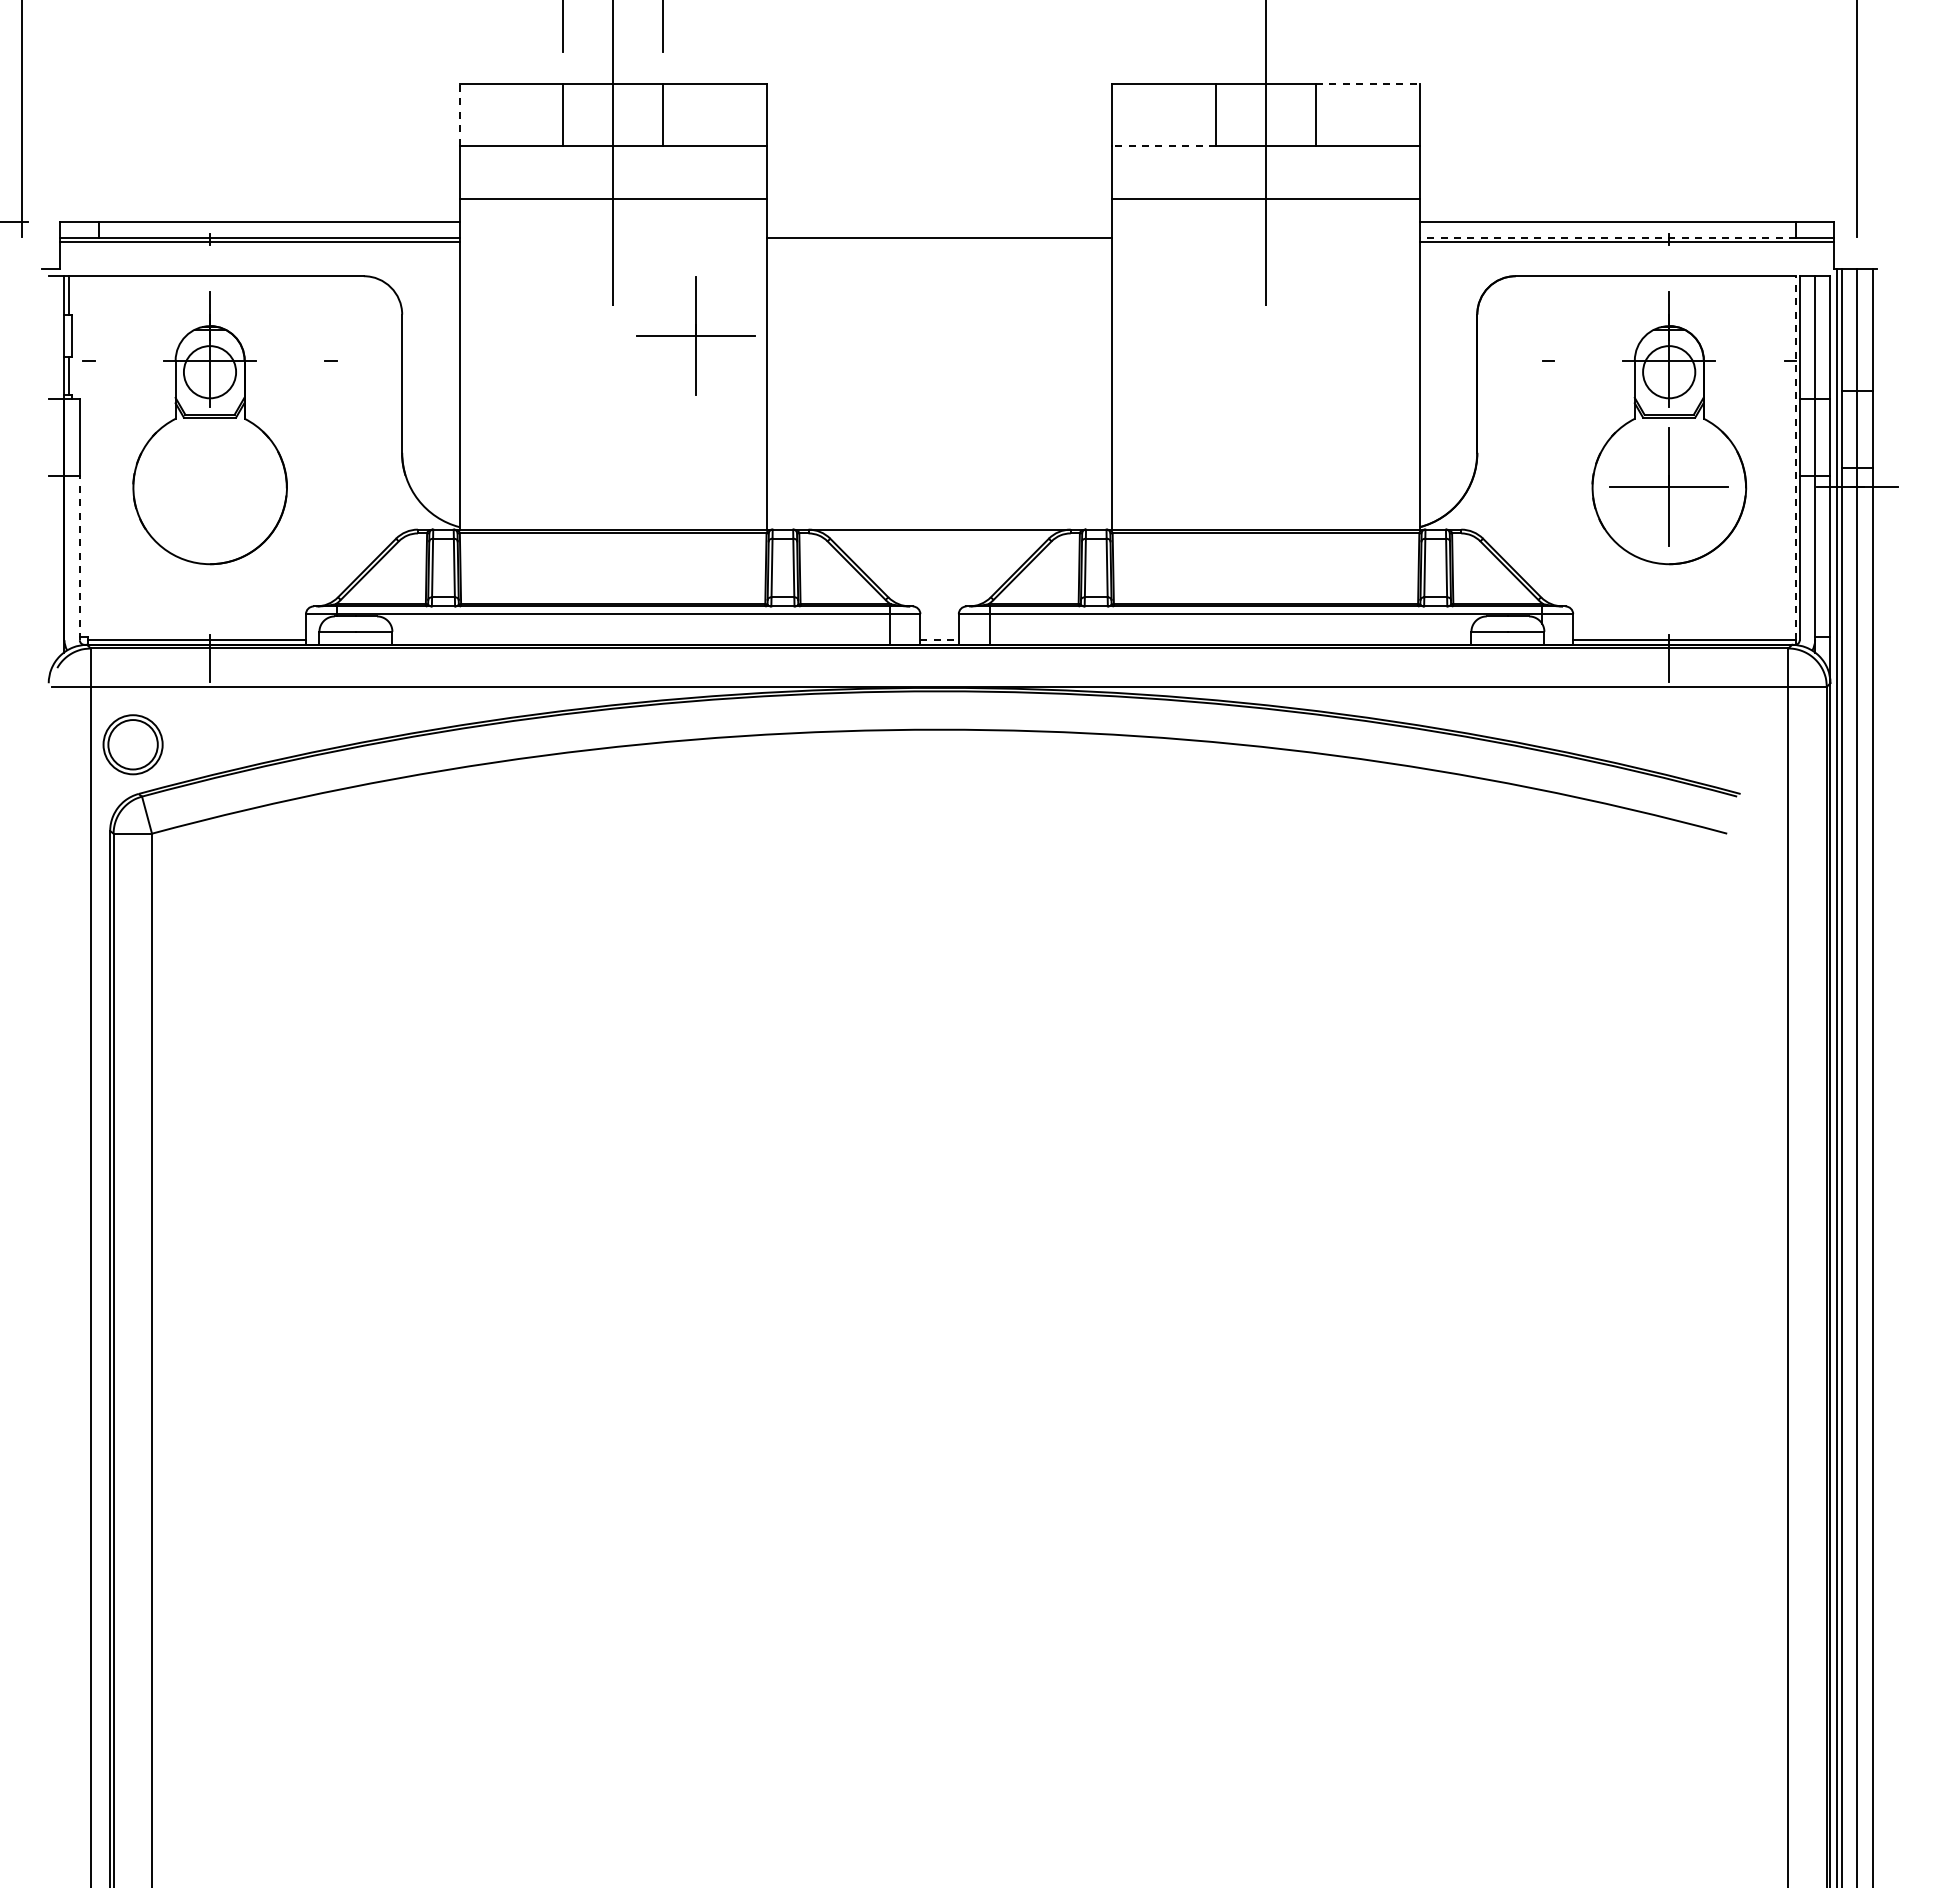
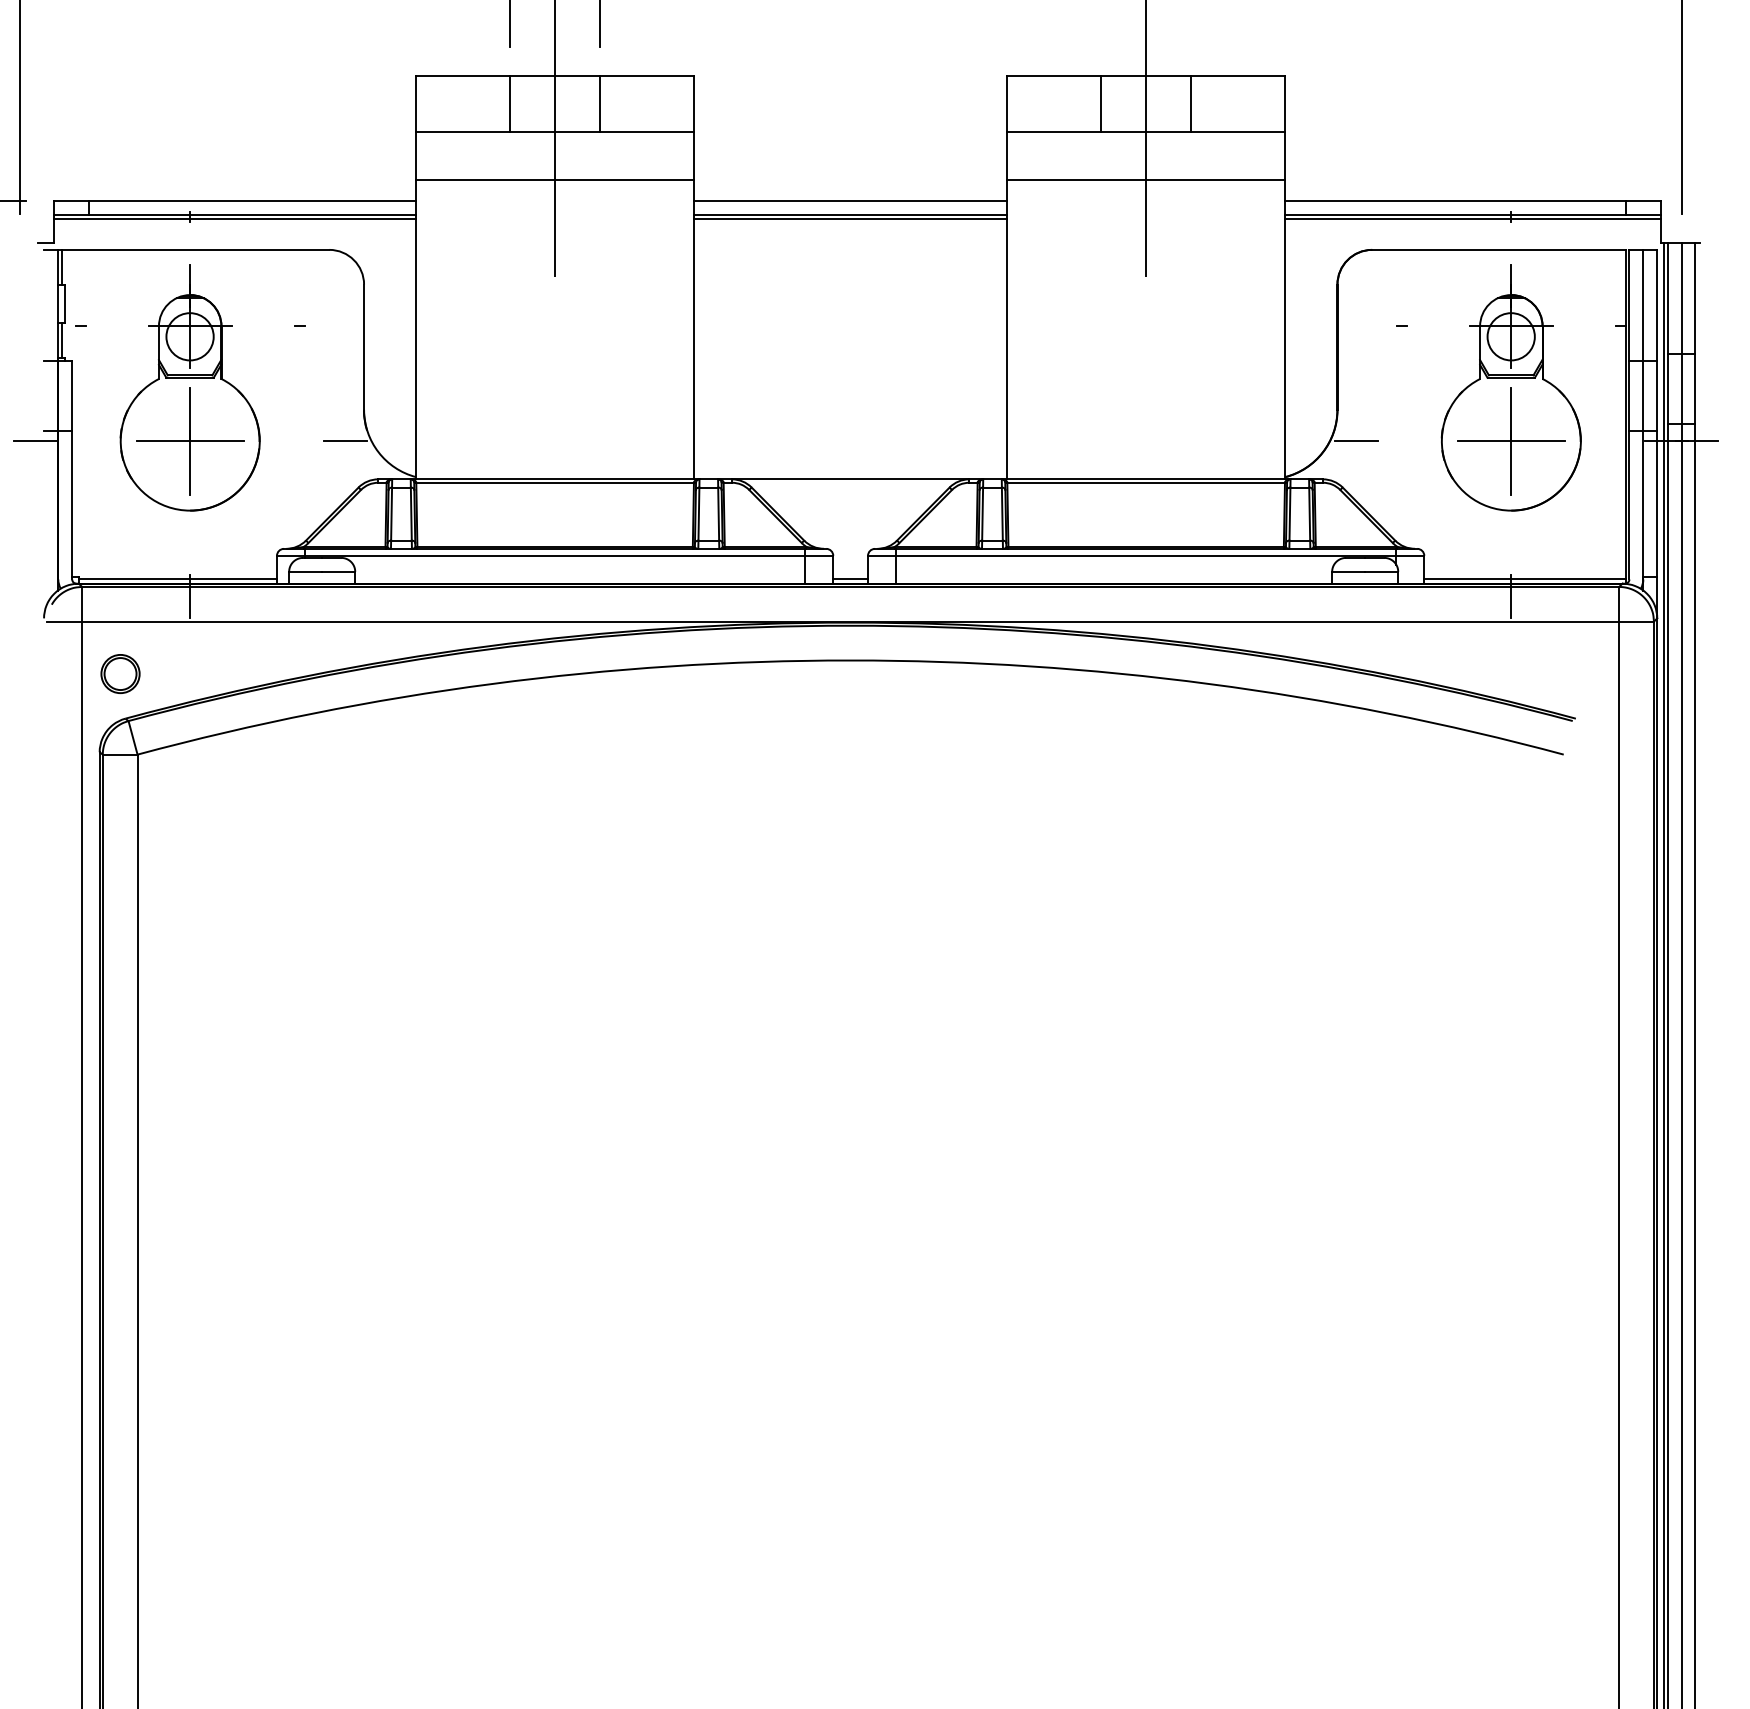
line: (1367, 84) -> (1238, 76), dashed -> solid
line: (459, 114) -> (415, 103), dashed -> solid
line: (1164, 145) -> (1054, 131), dashed -> solid
line: (939, 222) -> (850, 201), added
line: (1607, 237) -> (1455, 214), dashed -> solid
line: (939, 242) -> (850, 219), added
part: (695, 335) -> (189, 440), moved
line: (1795, 457) -> (1625, 414), dashed -> solid
line: (38, 487) -> (34, 441), added
line: (381, 487) -> (345, 441), added
line: (1497, 487) -> (1355, 441), added
line: (79, 557) -> (71, 504), dashed -> solid
line: (940, 640) -> (851, 579), dashed -> solid
part: (133, 744) -> (120, 673), size x0.71

